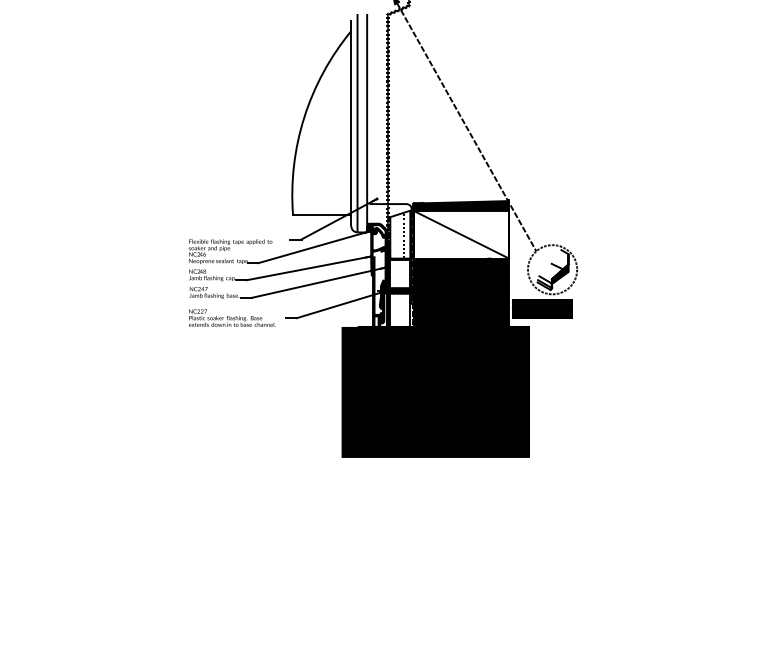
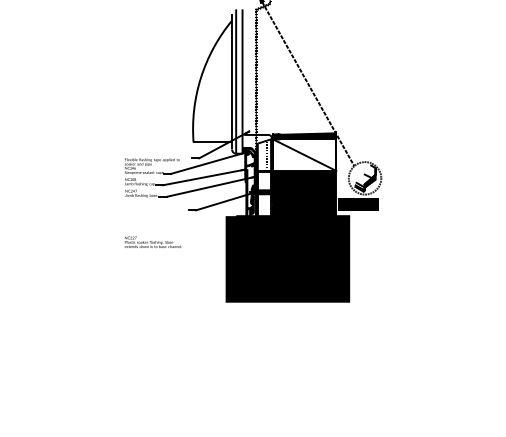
text: (230, 316) -> (152, 241), moved

